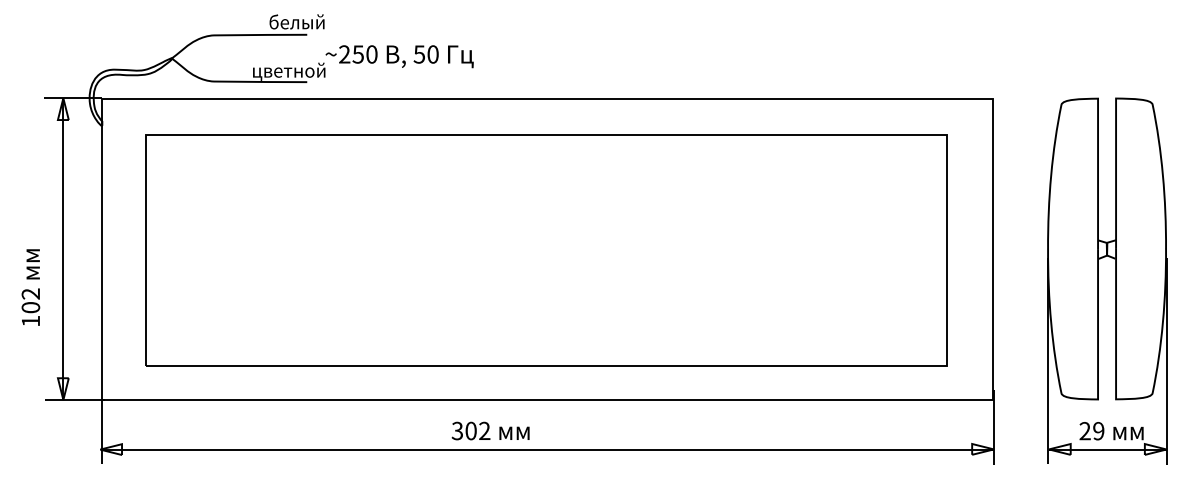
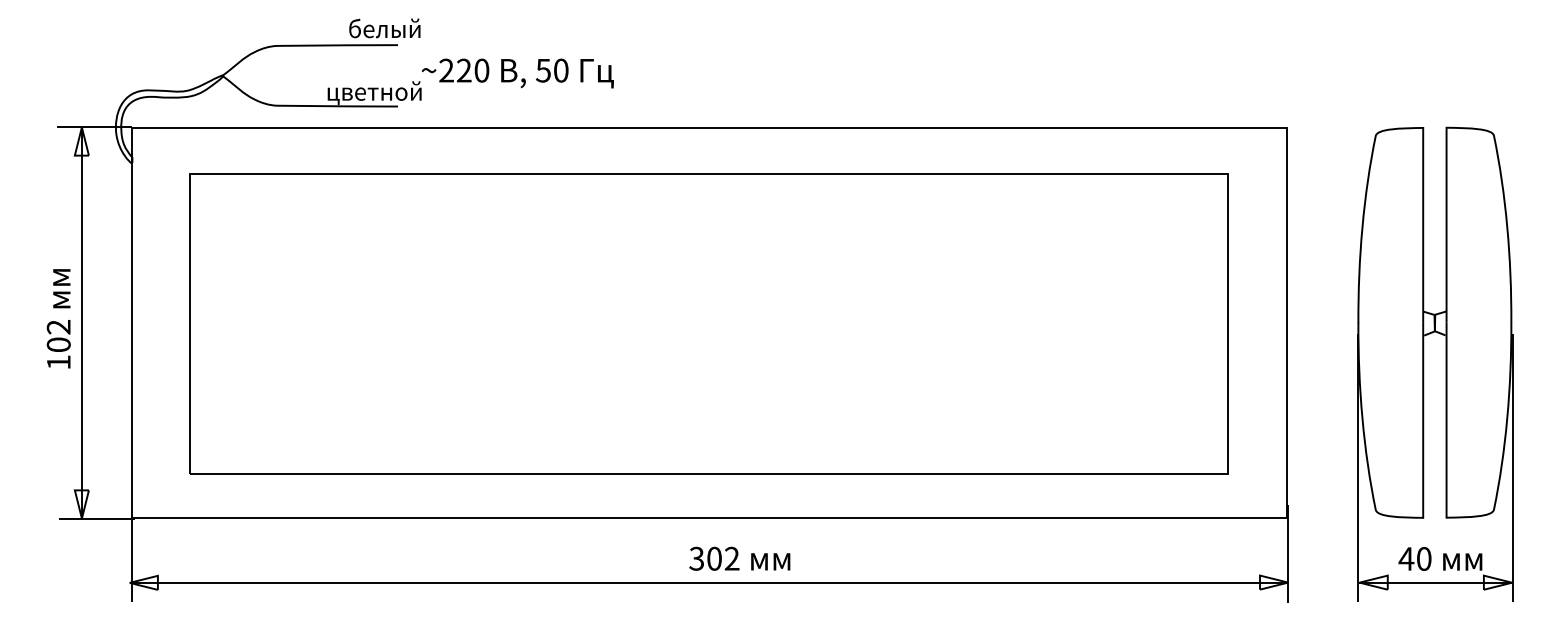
text: (357, 54) -> (463, 70), ~250 -> ~220
text: (30, 287) -> (58, 318), moved
text: (490, 430) -> (739, 558), moved
text: (1091, 430) -> (1414, 558), 29 -> 40

